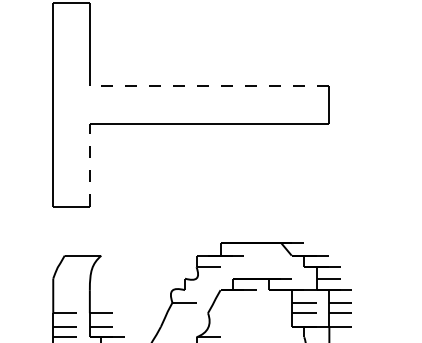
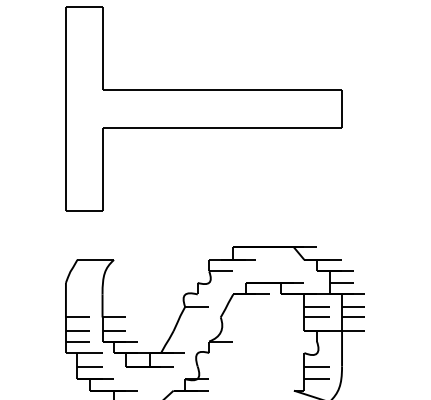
line: (209, 86) -> (222, 90), dashed -> solid
line: (89, 164) -> (102, 168), dashed -> solid

